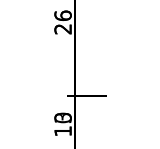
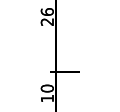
text: (61, 117) -> (46, 88), 13 -> 10

